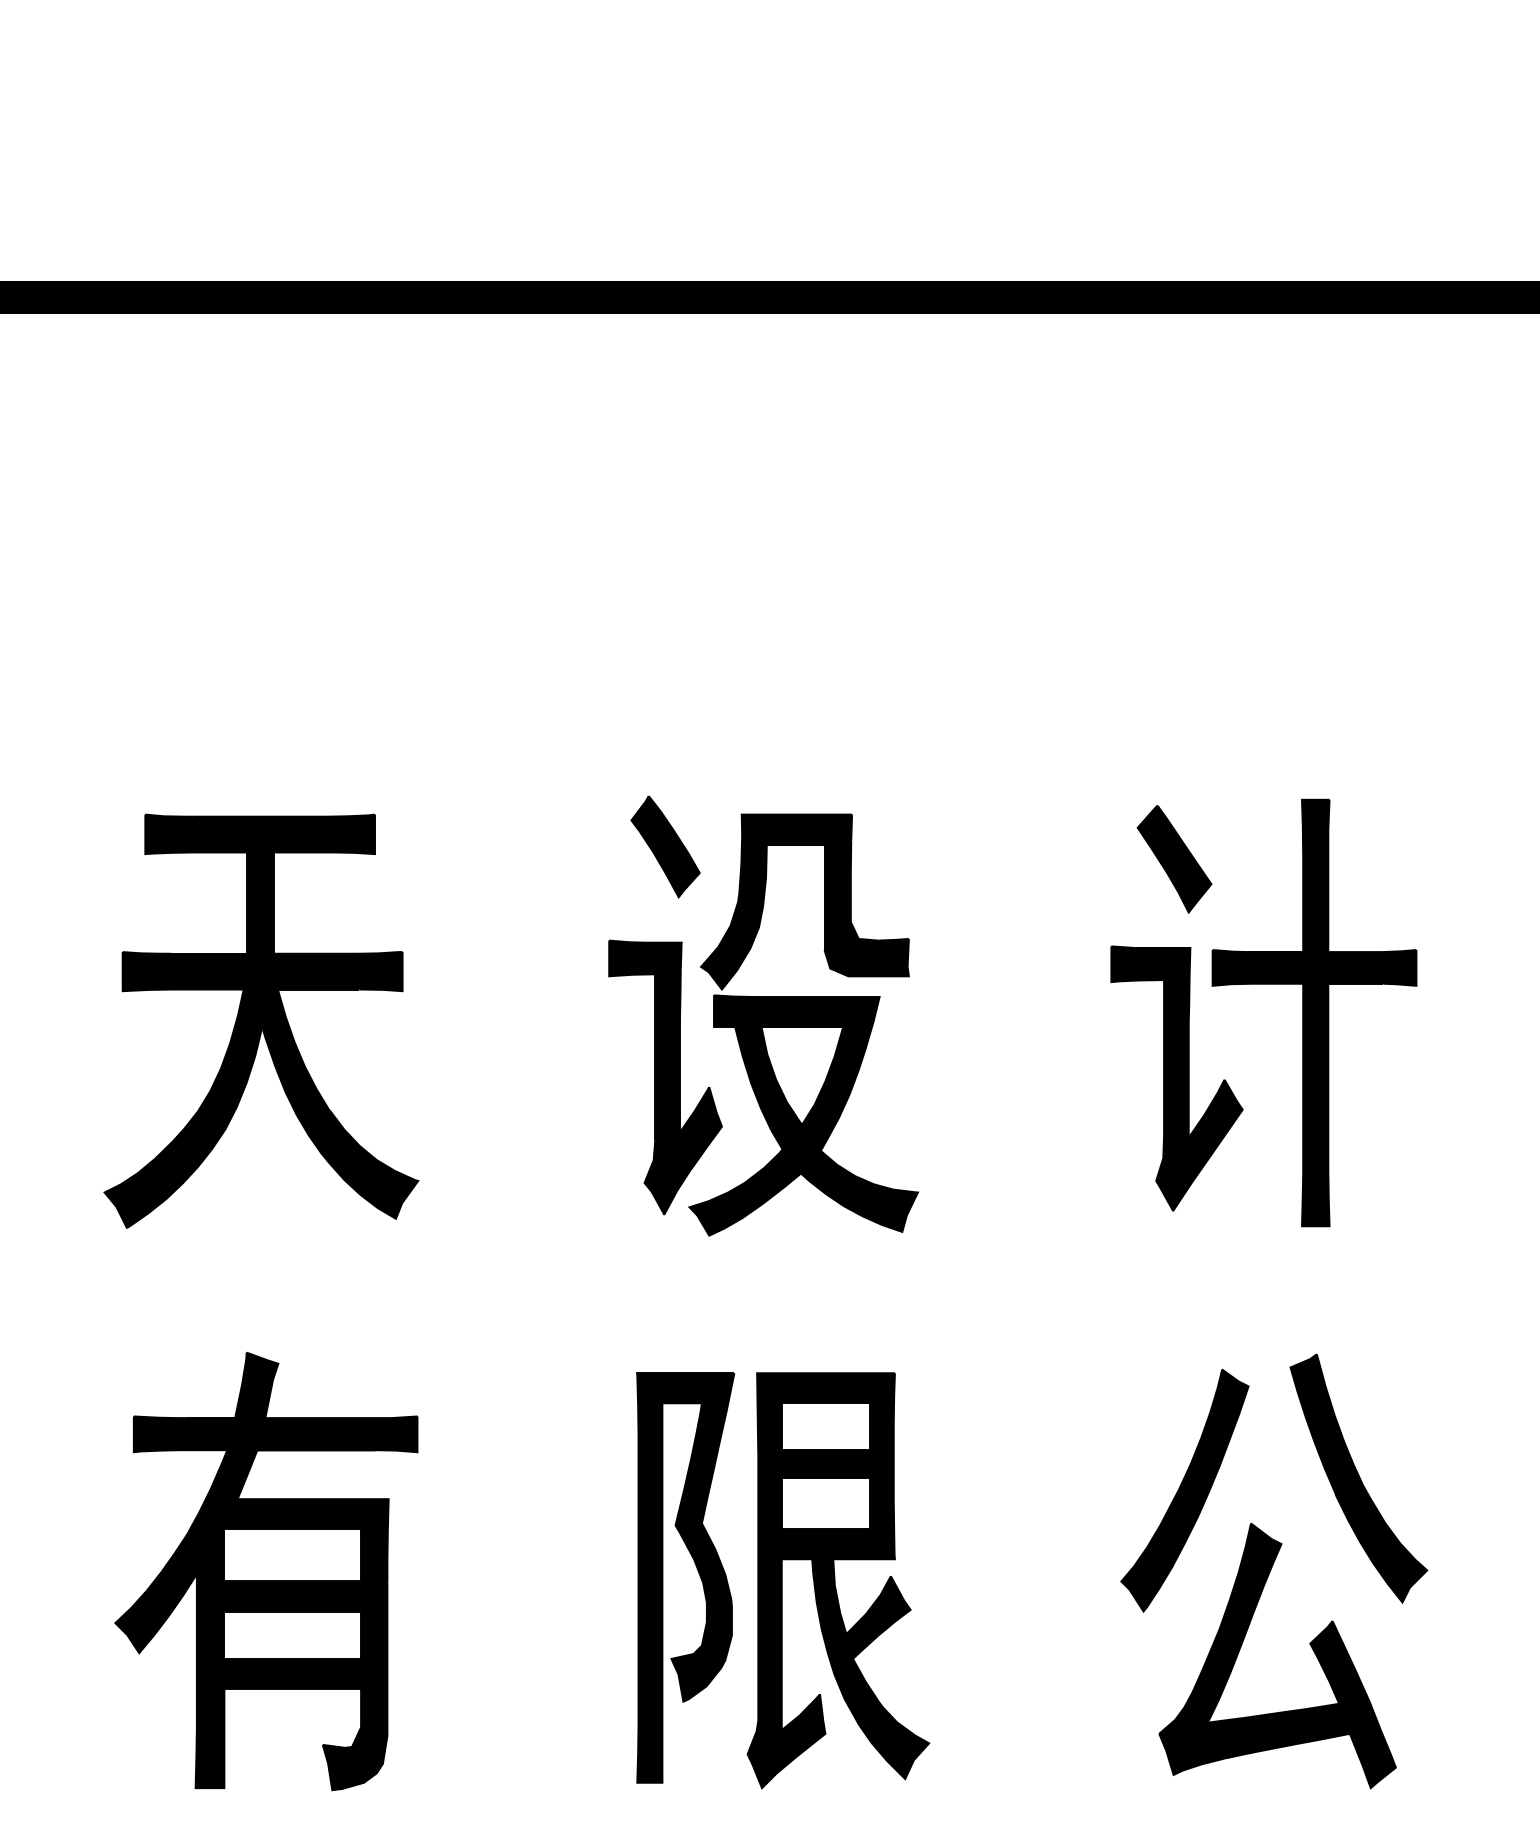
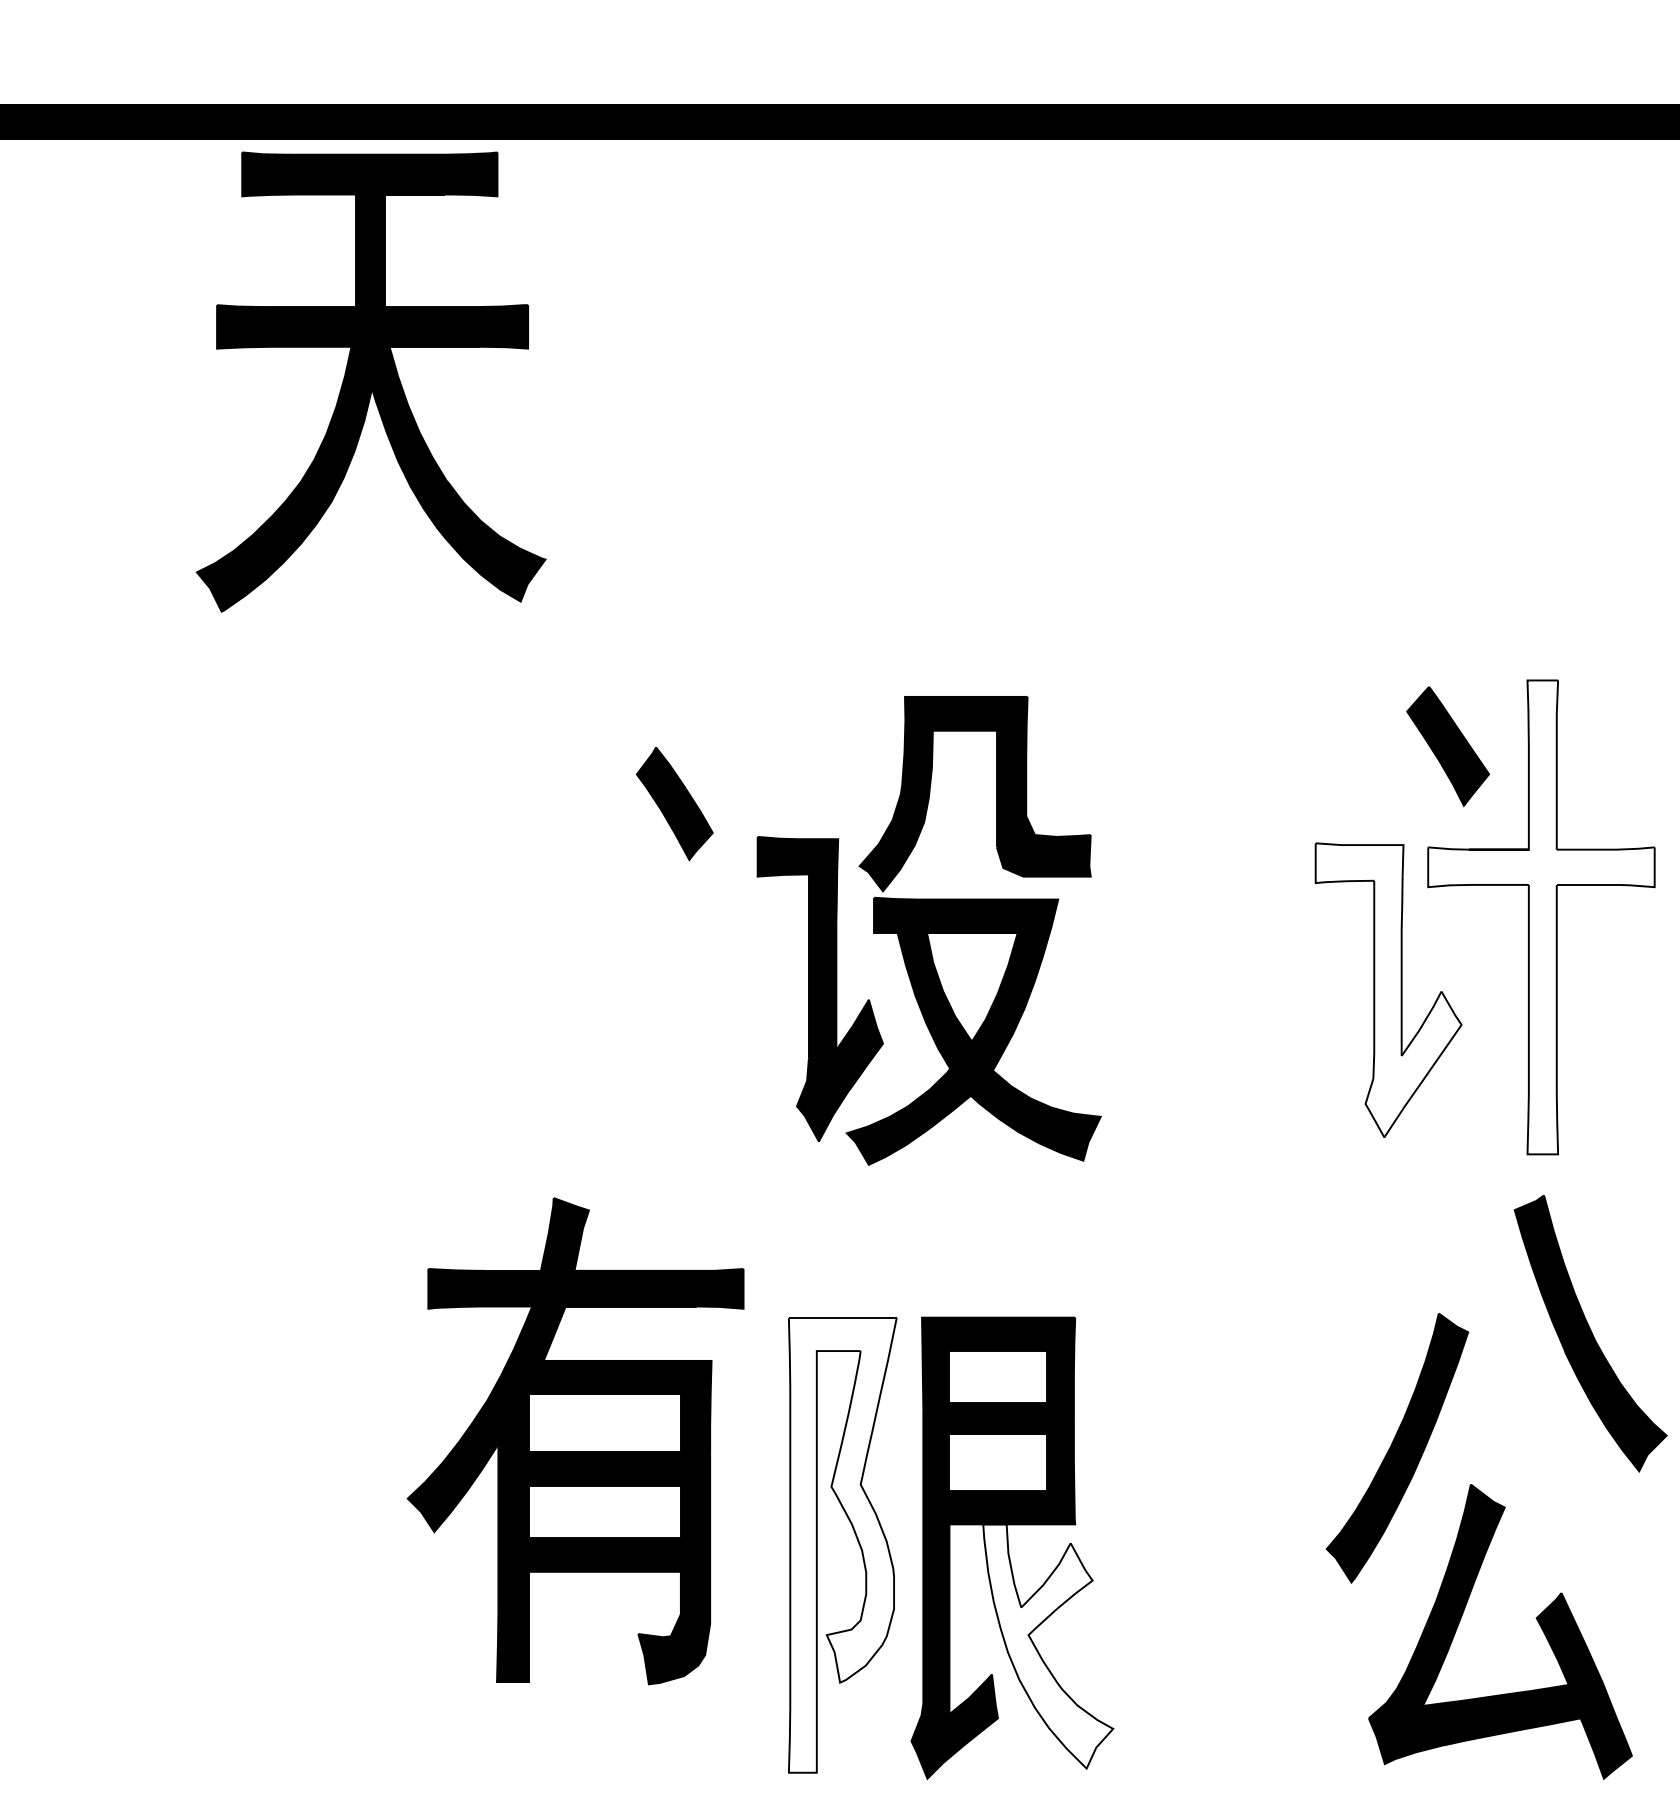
part: (665, 846) -> (674, 803), moved
part: (1174, 859) -> (1448, 746), moved
fill: (1314, 1012) -> (1541, 916), removed
part: (261, 1020) -> (371, 381), moved
fill: (1176, 1078) -> (1388, 990), removed
part: (1358, 1478) -> (1590, 1333), moved
part: (266, 1571) -> (575, 1441), moved
fill: (685, 1577) -> (842, 1544), removed
fill: (870, 1669) -> (1048, 1646), removed

